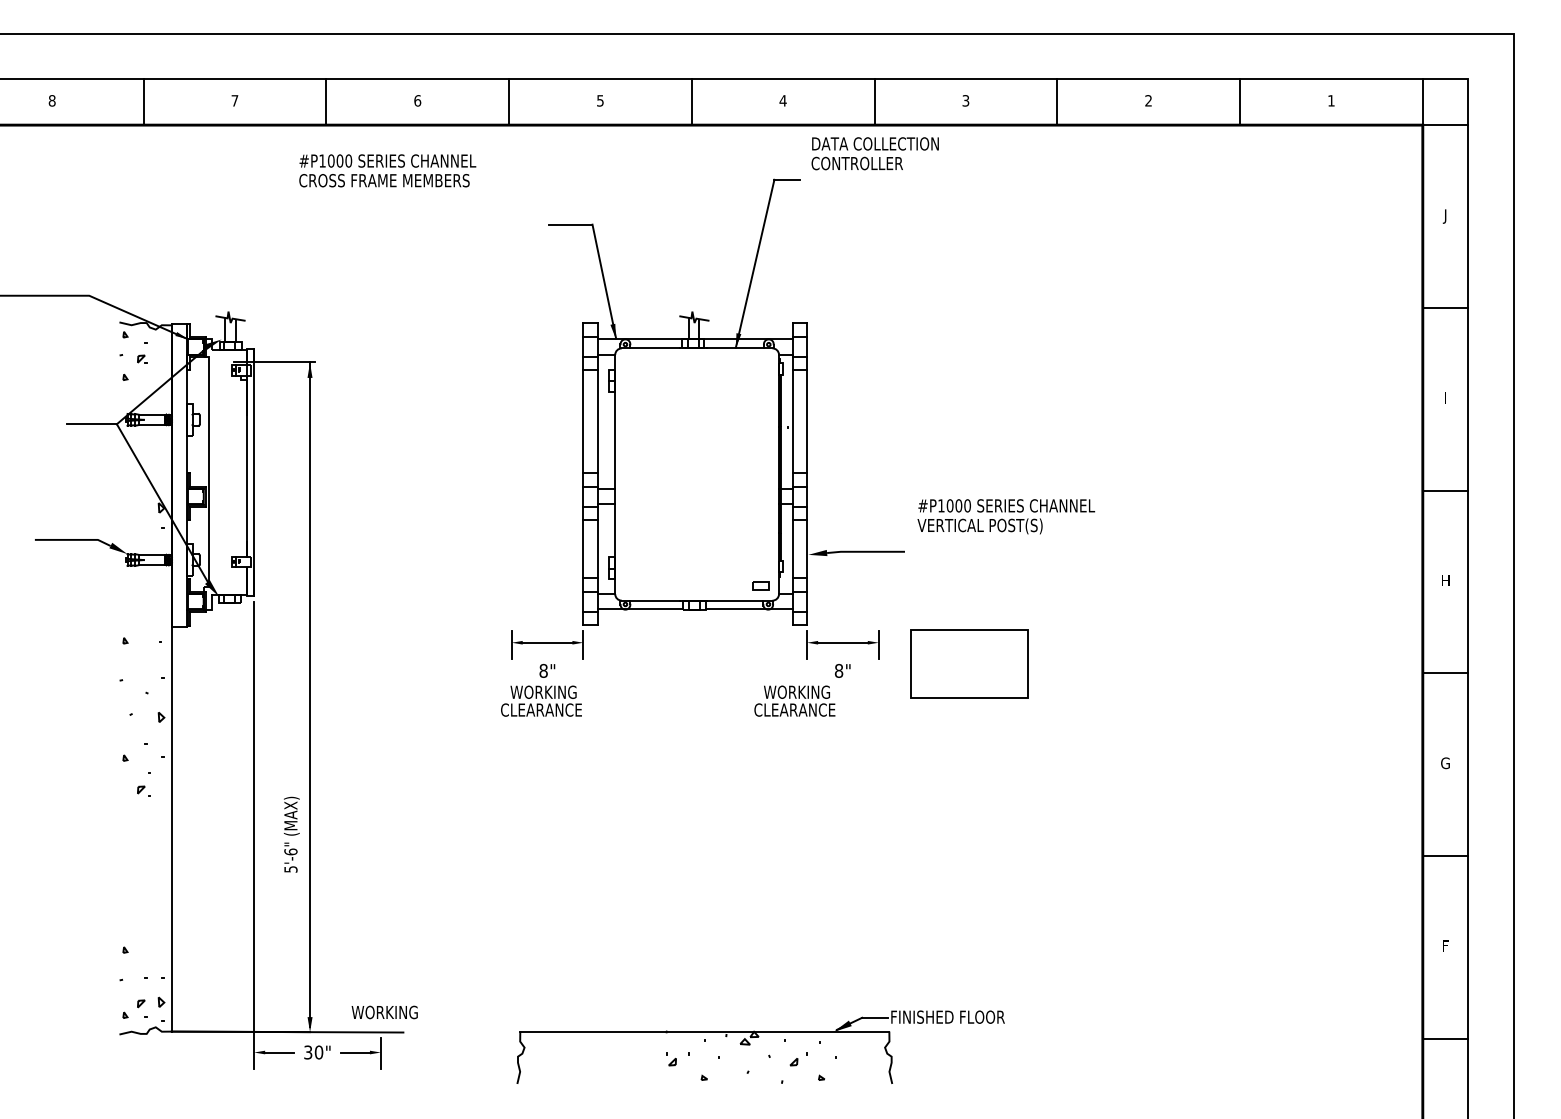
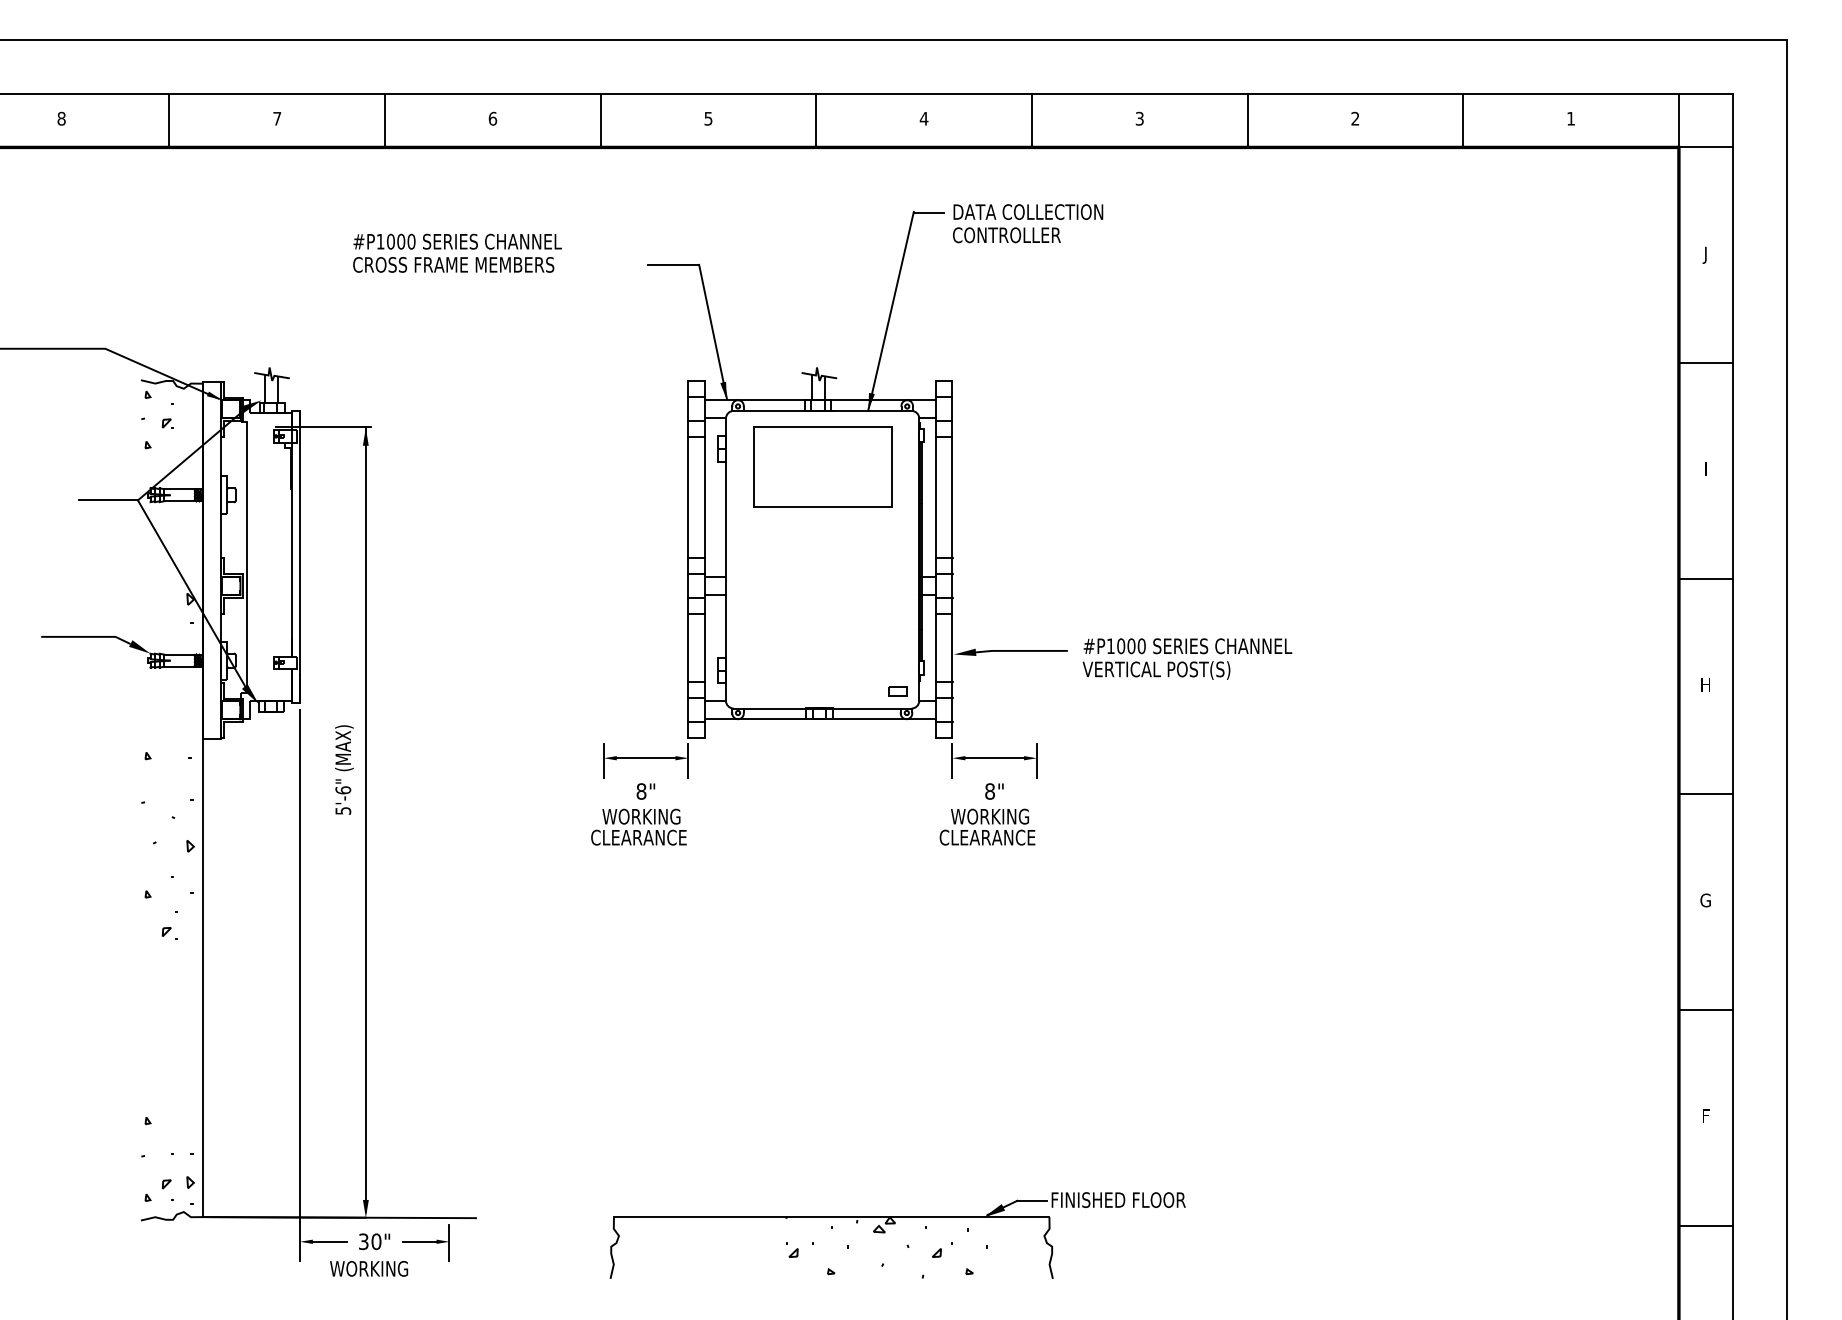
text: (874, 153) -> (1027, 223), moved
text: (387, 170) -> (457, 252), moved
text: (1006, 516) -> (1187, 658), moved
part: (969, 663) -> (823, 466), moved
text: (794, 700) -> (987, 826), moved
text: (291, 834) -> (343, 769), moved
text: (384, 1012) -> (368, 1268), moved

